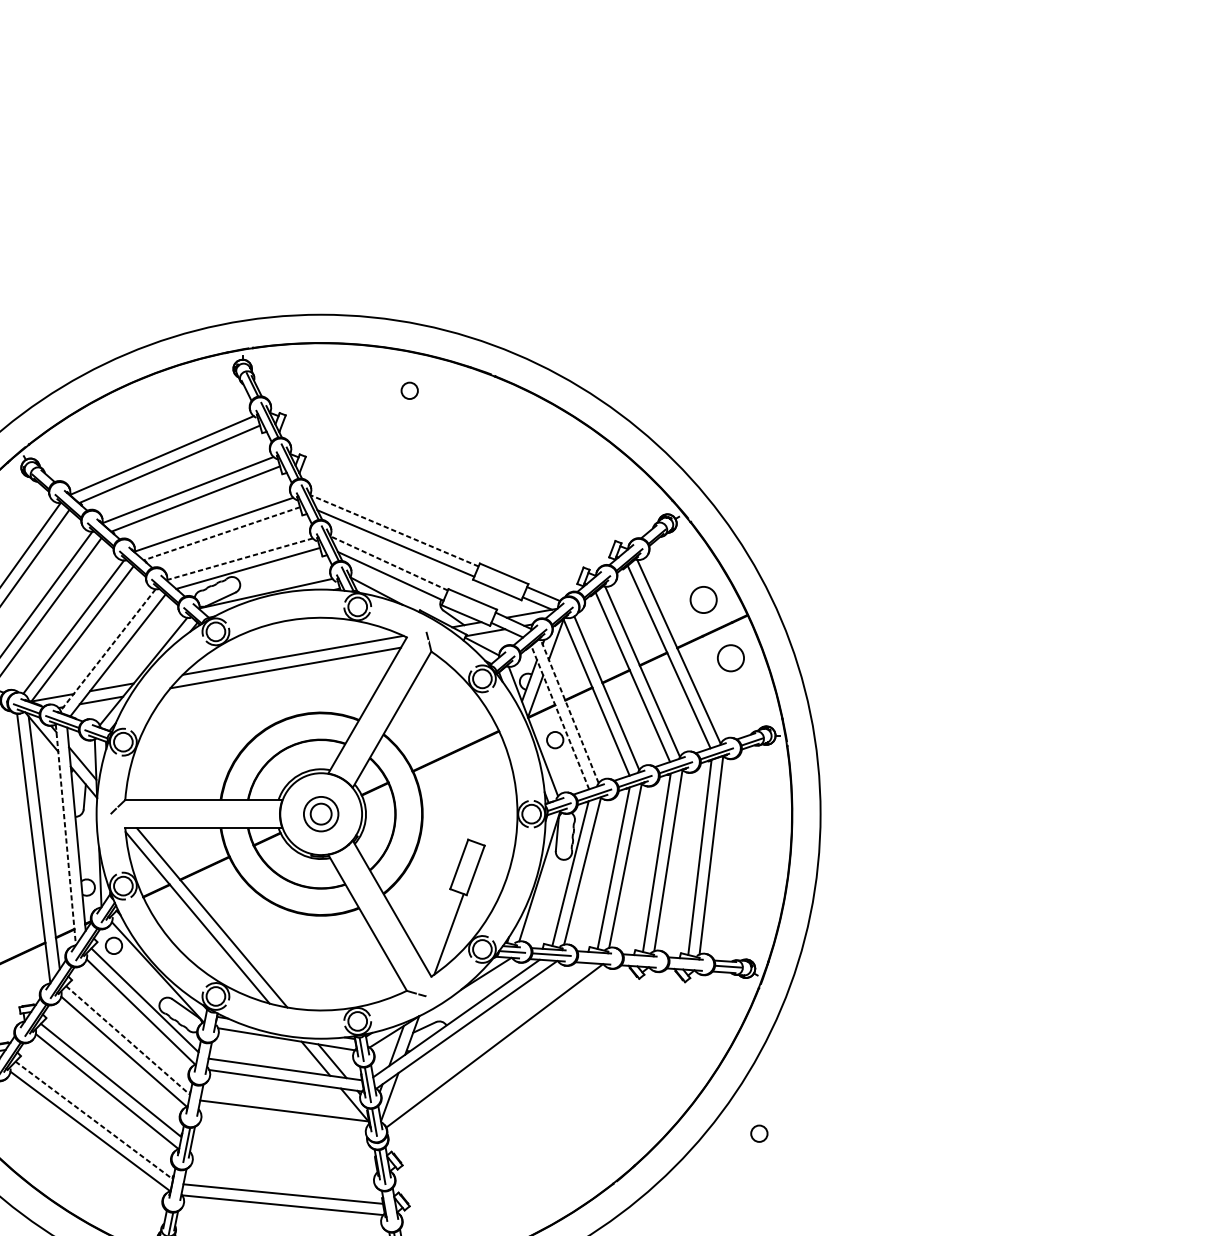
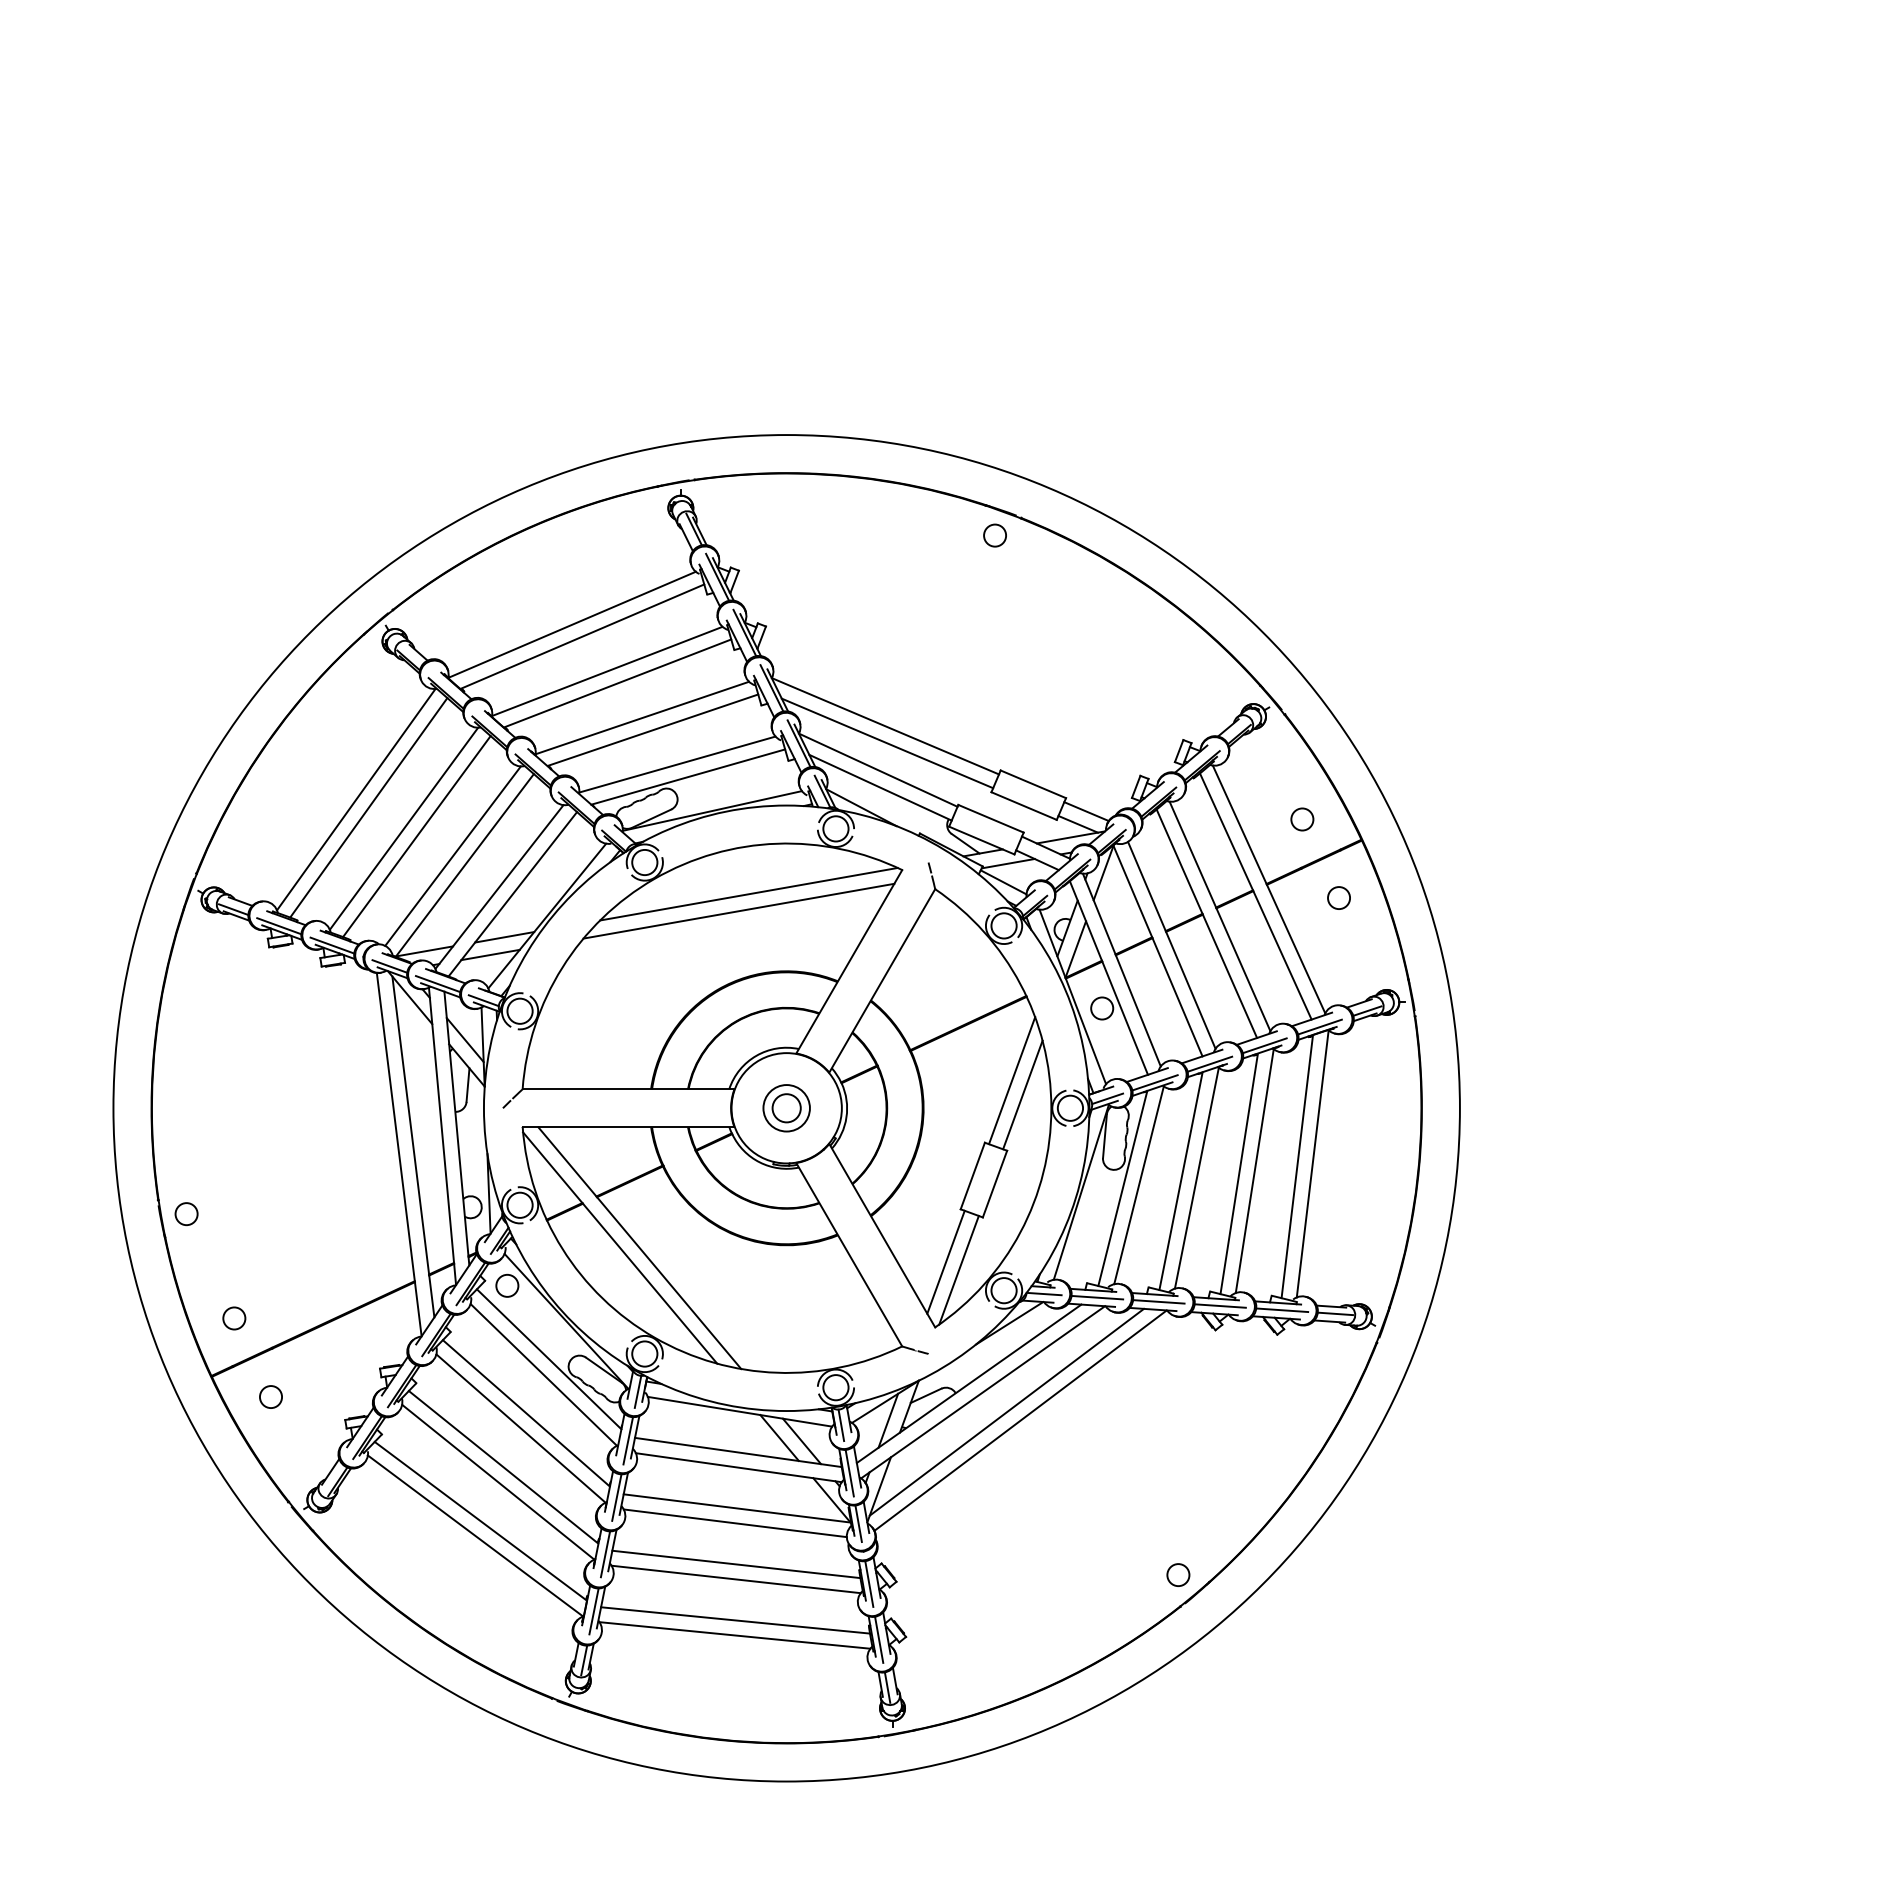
circle: (409, 390) -> (994, 535), moved
line: (394, 530) -> (885, 726), dashed -> solid
line: (221, 533) -> (652, 730), dashed -> solid
line: (239, 559) -> (676, 764), dashed -> solid
line: (388, 563) -> (877, 770), dashed -> solid
circle: (703, 599) -> (1302, 819), size x0.62
line: (108, 650) -> (499, 887), dashed -> solid
circle: (730, 657) -> (1338, 897), size x0.62
line: (569, 711) -> (1121, 970), dashed -> solid
line: (559, 717) -> (1108, 977), dashed -> solid
line: (488, 793) -> (1012, 1080), added
line: (496, 803) -> (1022, 1094), added
line: (65, 835) -> (442, 1136), dashed -> solid
line: (438, 927) -> (945, 1261), added
line: (596, 957) -> (1158, 1301), added
line: (642, 960) -> (1219, 1305), added
line: (688, 964) -> (1282, 1310), added
line: (210, 1024) -> (637, 1391), added
line: (484, 1039) -> (1006, 1411), added
line: (128, 1040) -> (526, 1413), dashed -> solid
line: (203, 1060) -> (628, 1440), added
line: (194, 1102) -> (616, 1497), added
line: (94, 1120) -> (481, 1521), dashed -> solid
line: (282, 1122) -> (734, 1523), added
circle: (759, 1133) -> (1178, 1574), moved
line: (283, 1152) -> (736, 1564), added
line: (283, 1163) -> (735, 1579), added
line: (177, 1187) -> (593, 1611), added
line: (390, 1208) -> (879, 1639), added

